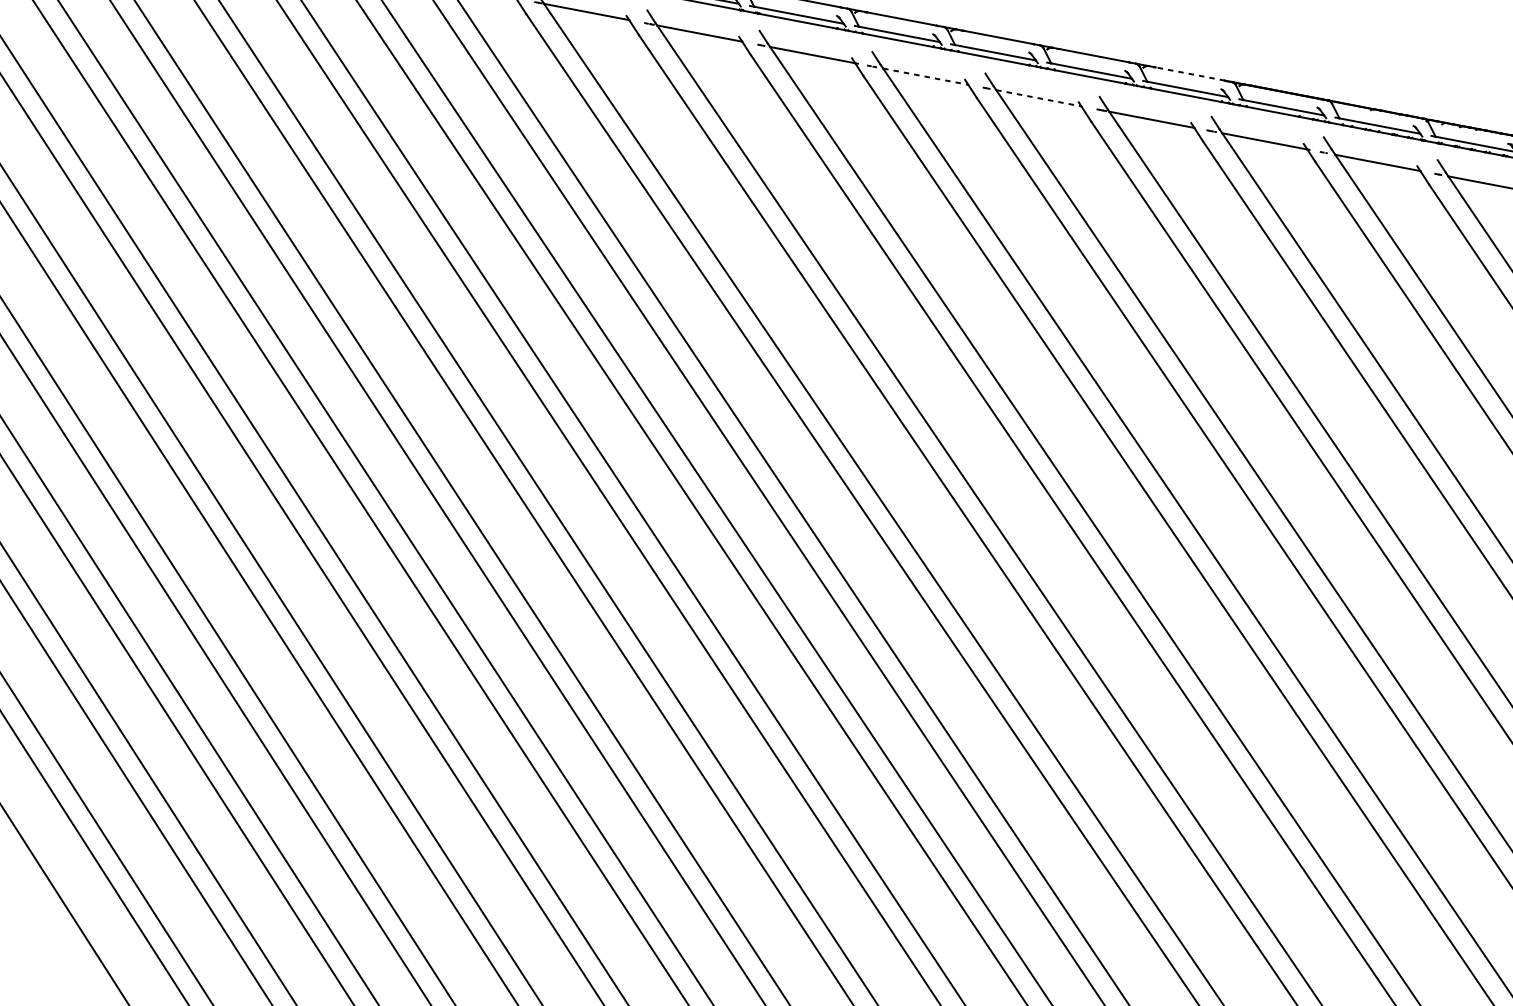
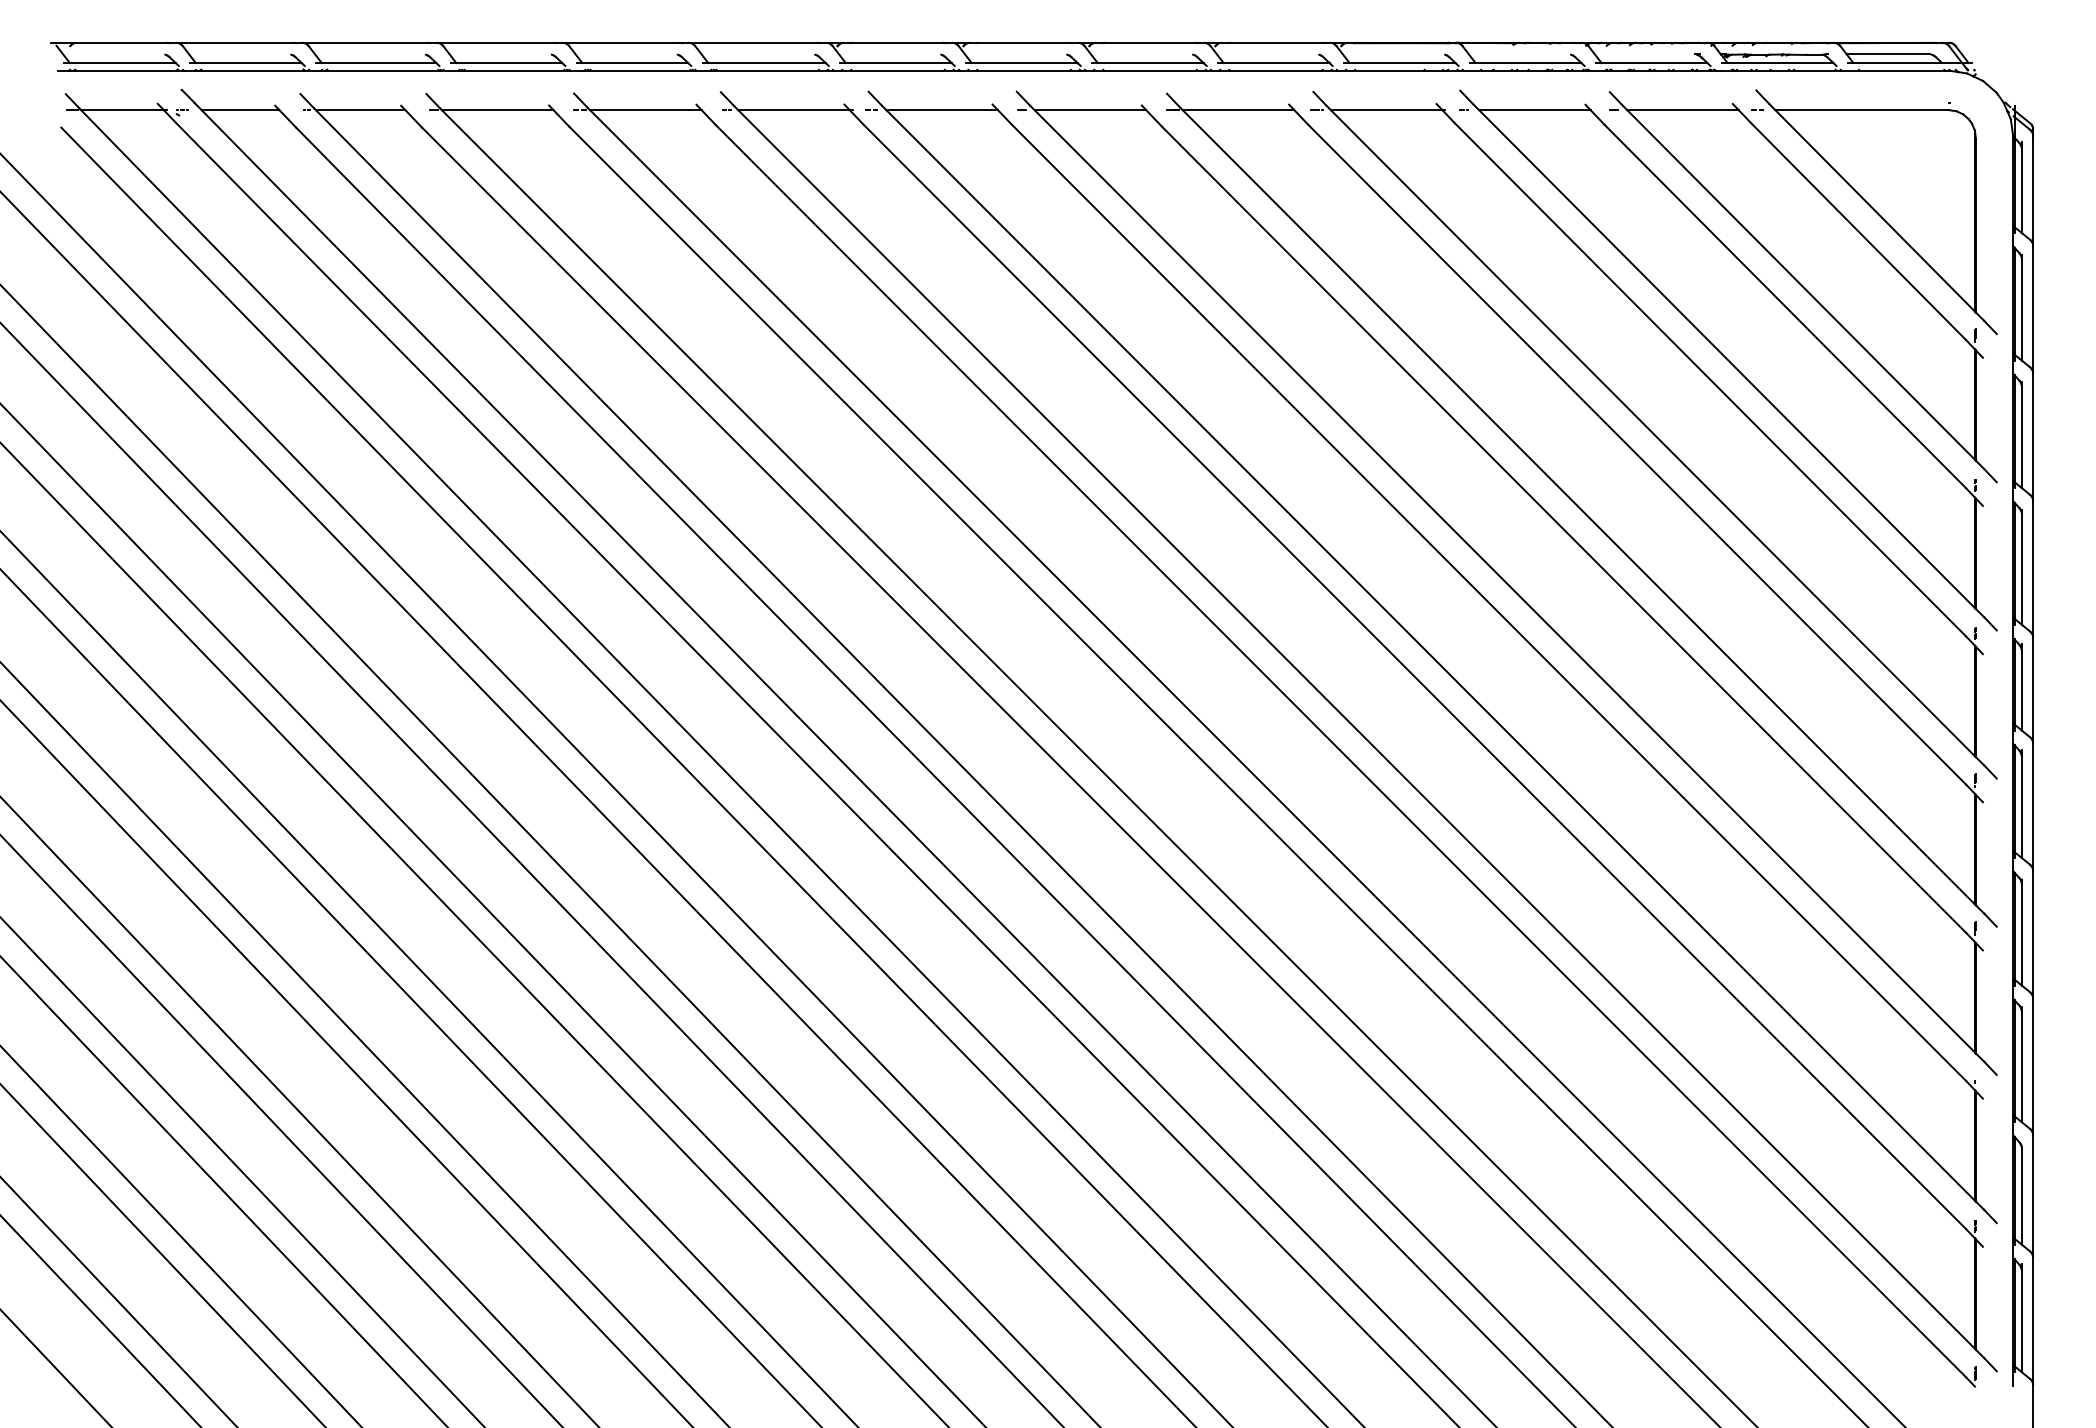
line: (1190, 73) -> (1276, 42), dashed -> solid
line: (925, 77) -> (942, 110), dashed -> solid
line: (1038, 98) -> (1090, 110), dashed -> solid

